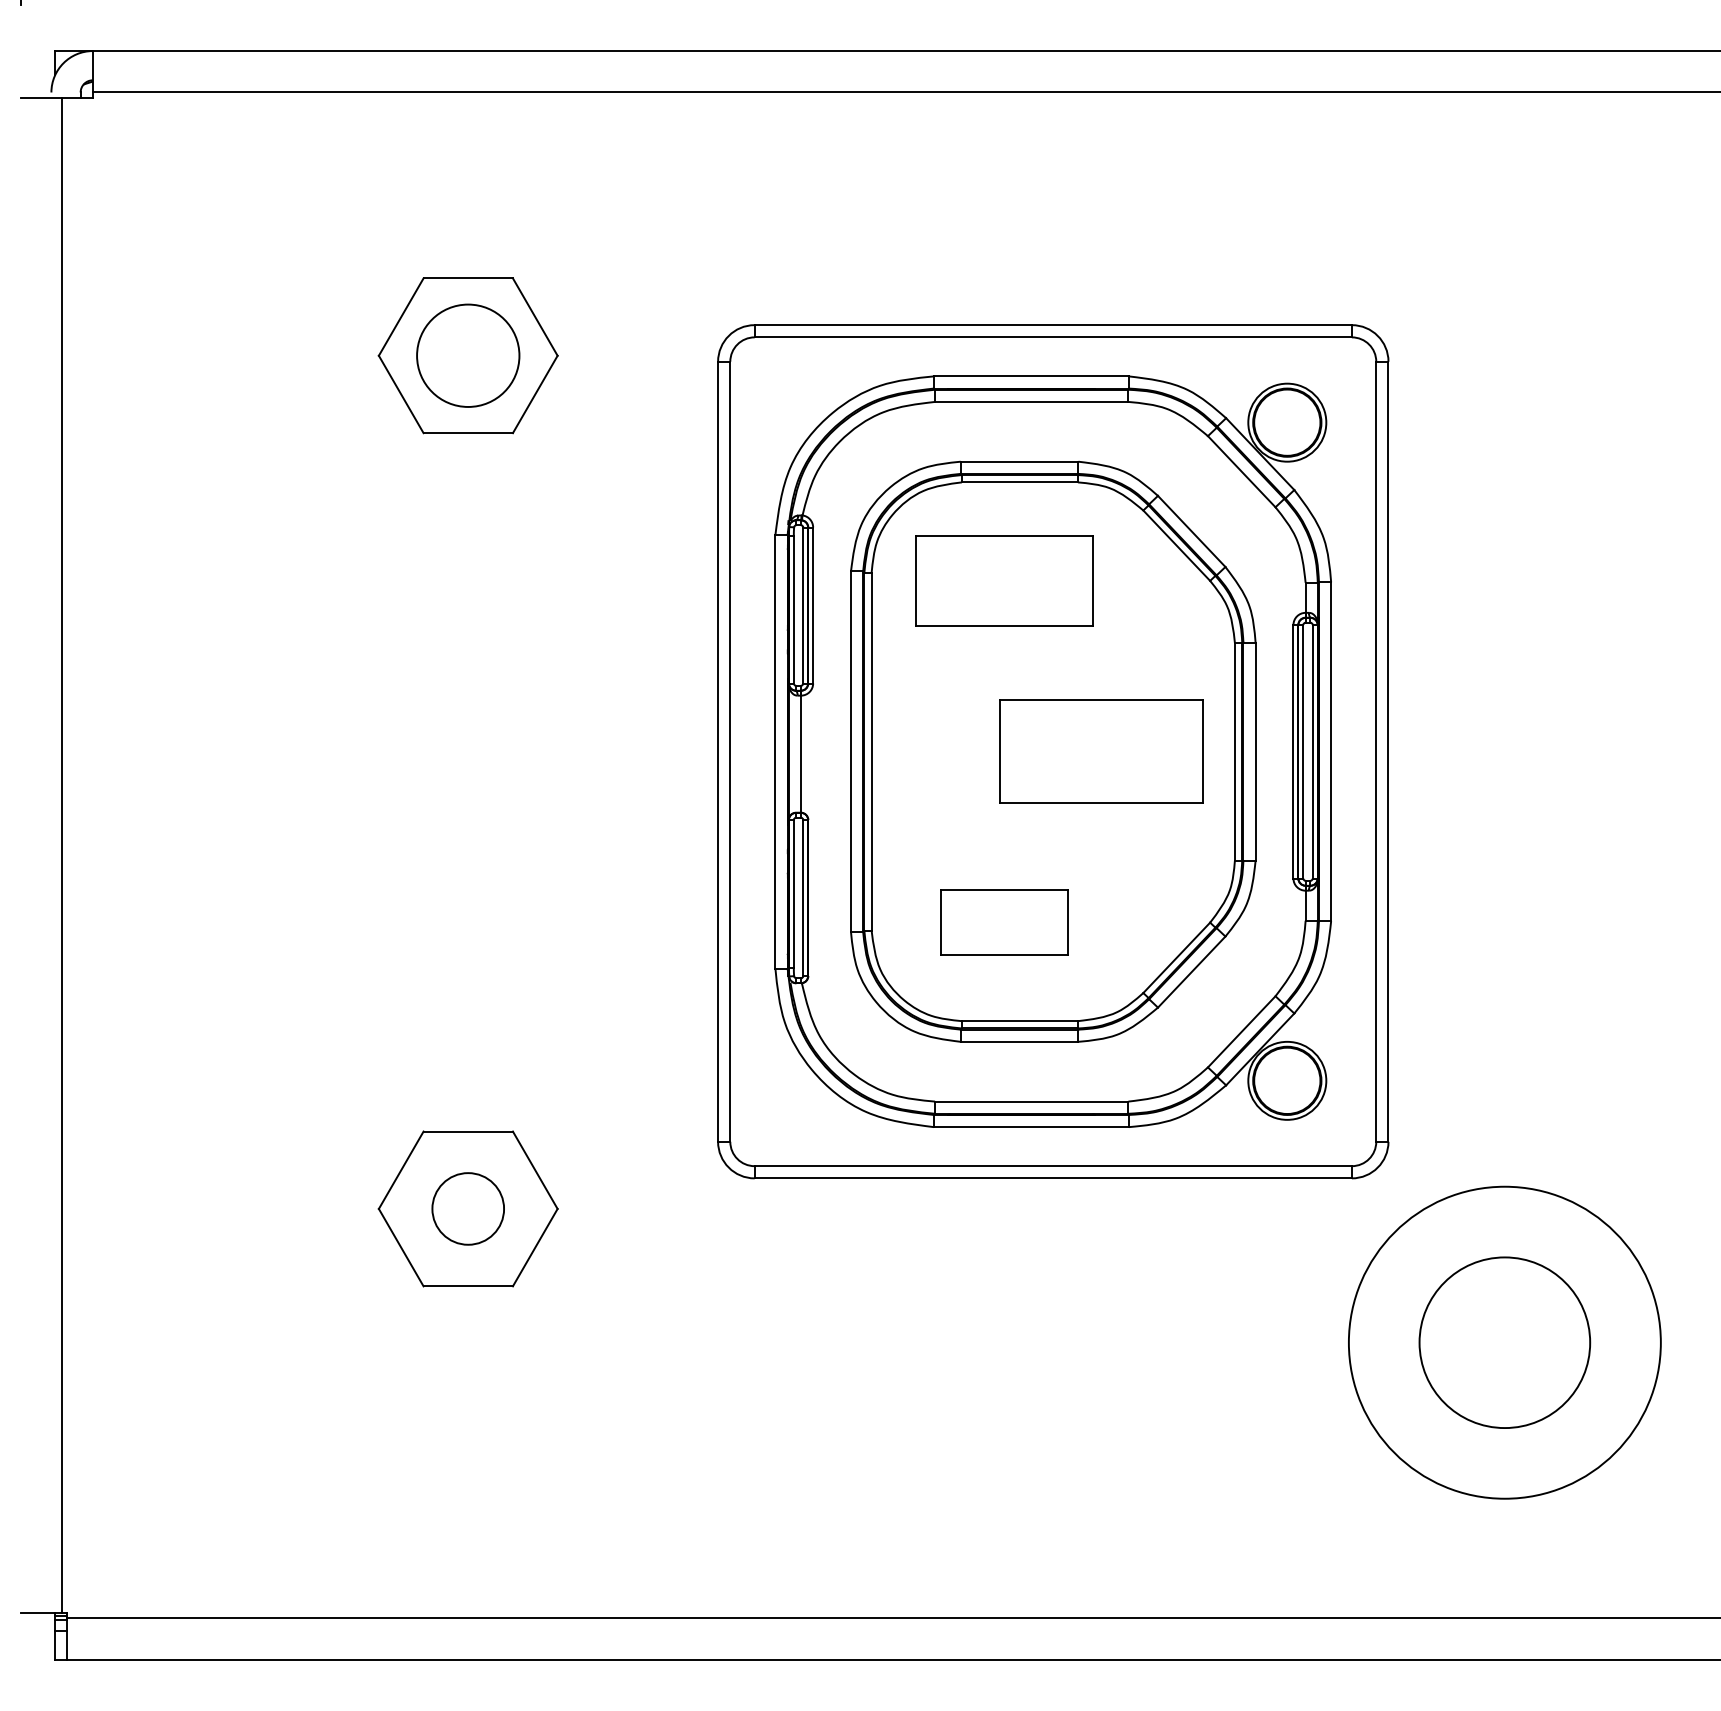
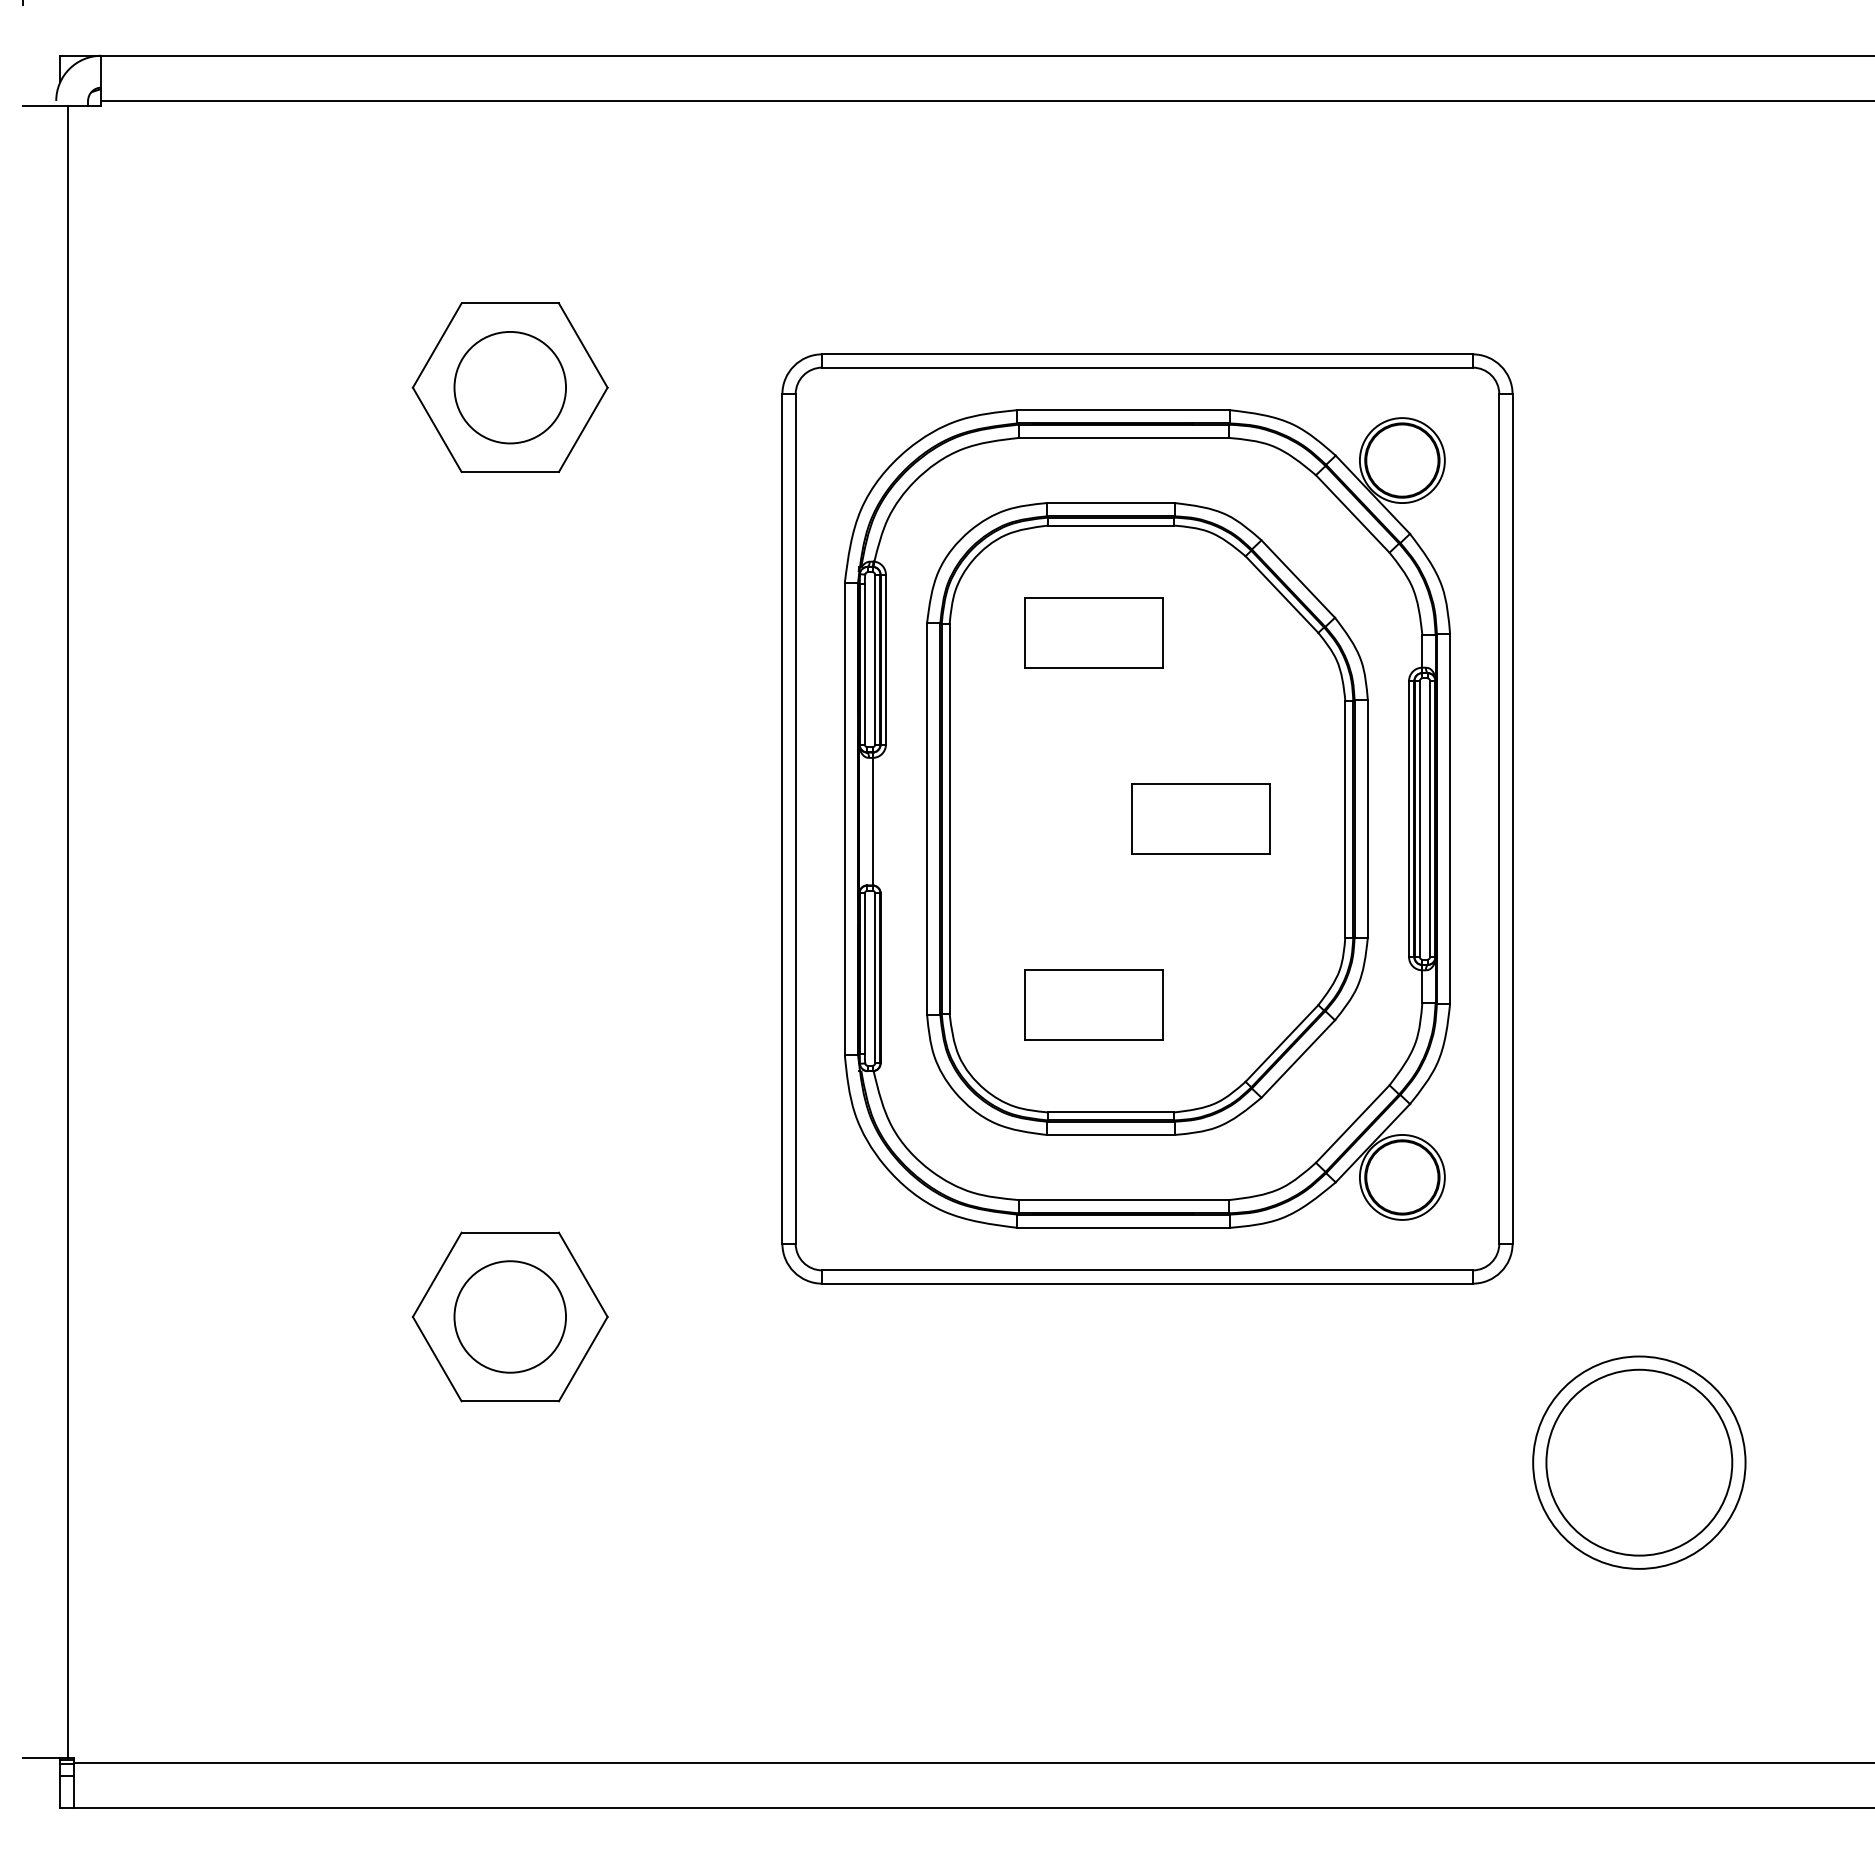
part: (1003, 580) -> (1093, 632), size x0.71
part: (1101, 751) -> (1200, 818), size x0.62
circle: (468, 1208) -> (510, 1316), size x1.43
circle: (1505, 1342) -> (1639, 1462), size x0.62

